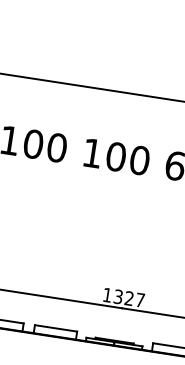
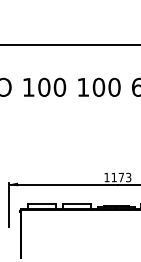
text: (129, 298) -> (121, 177), 1327 -> 1173

